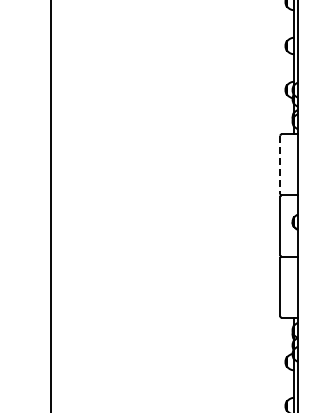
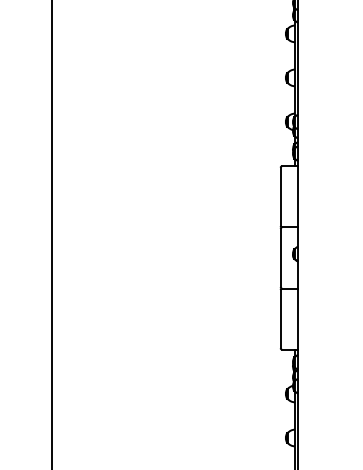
line: (280, 165) -> (280, 197), dashed -> solid

